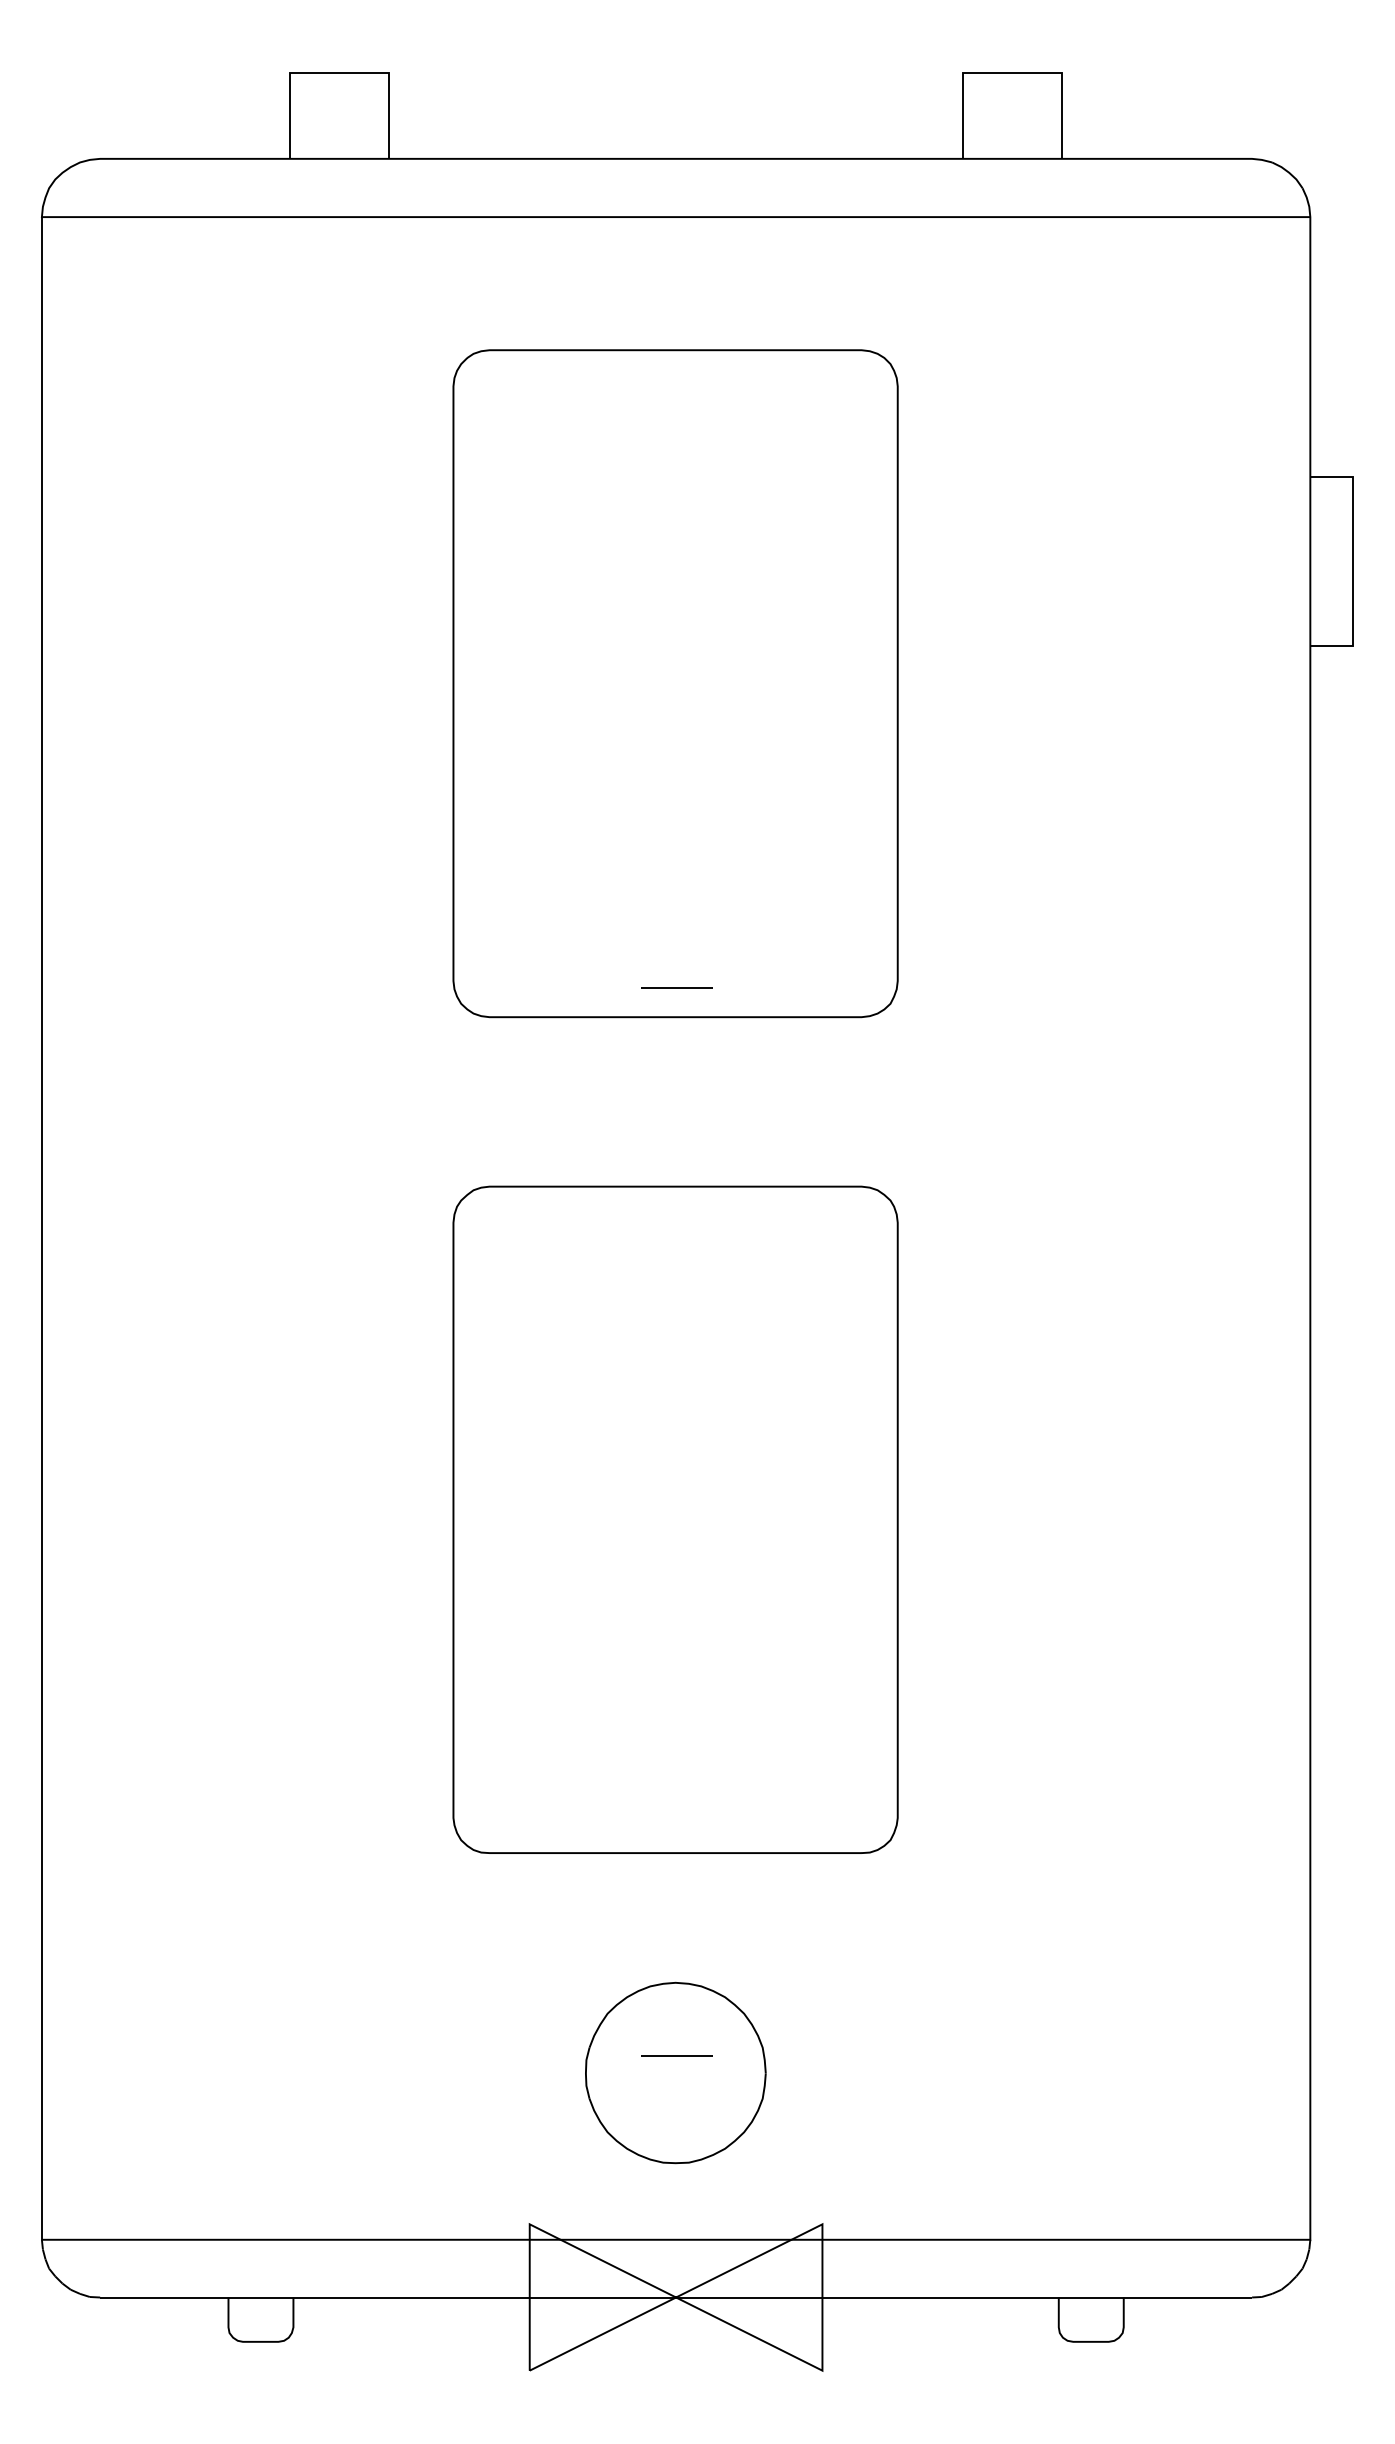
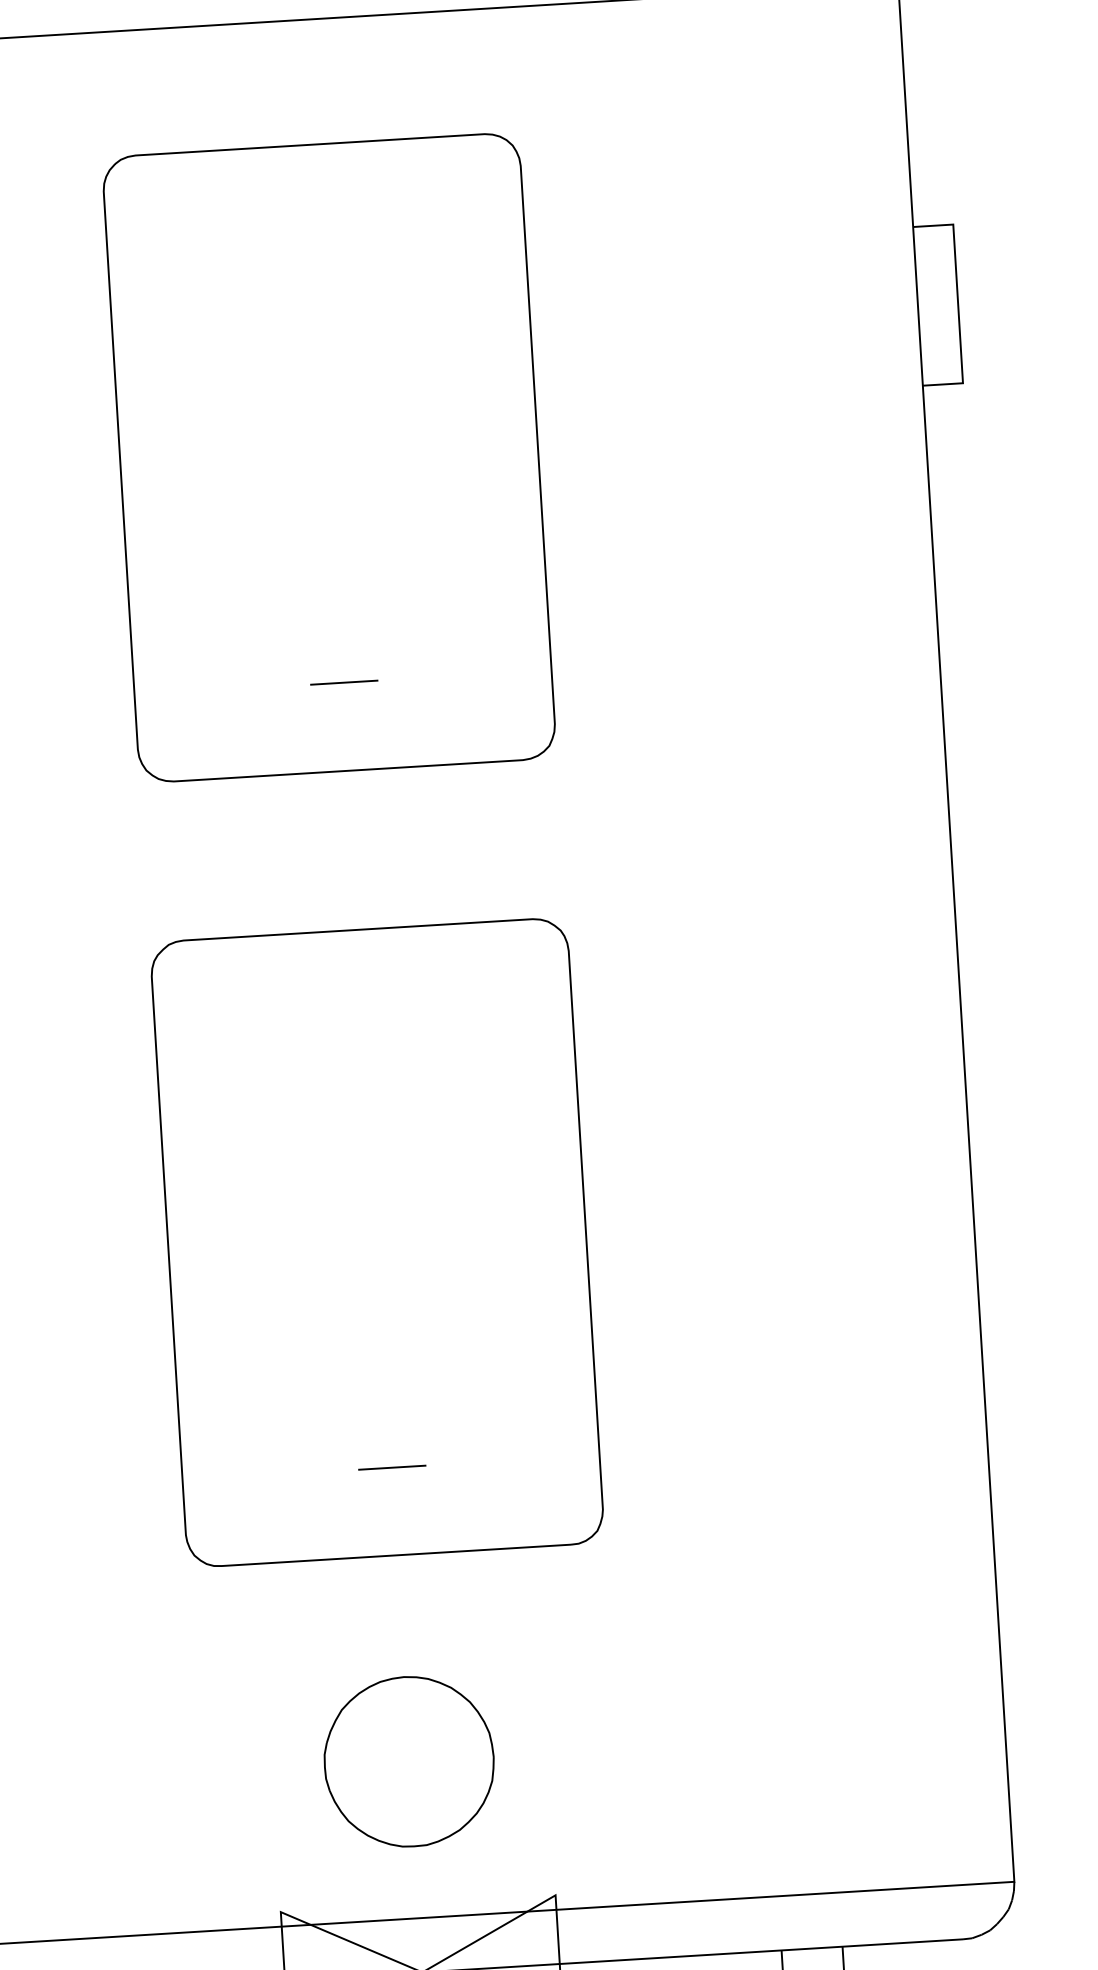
line: (676, 987) -> (343, 681), moved
line: (676, 2055) -> (391, 1467), moved

